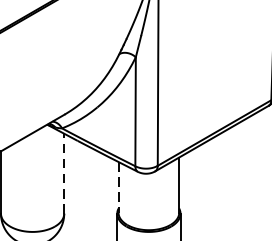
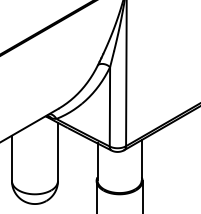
line: (63, 173) -> (57, 151), dashed -> solid
line: (118, 188) -> (97, 162), dashed -> solid

